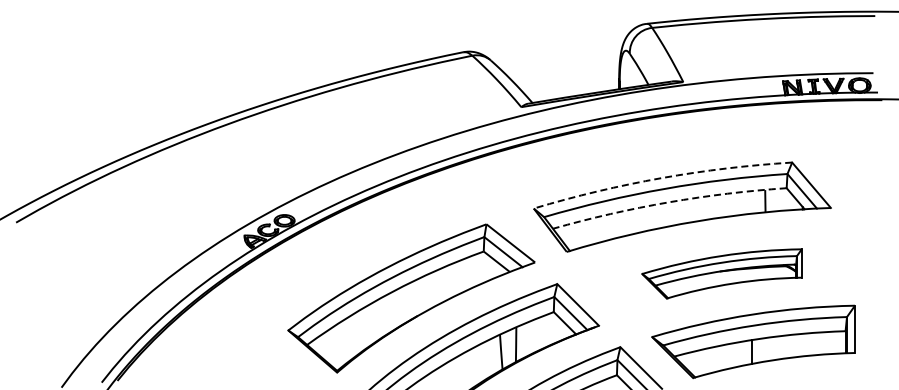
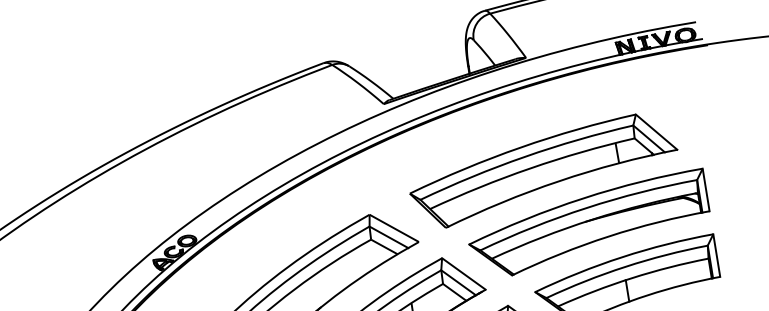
arc: (661, 178) -> (520, 147), dashed -> solid
arc: (668, 202) -> (530, 168), dashed -> solid
part: (721, 273) -> (588, 224), size x1.67

